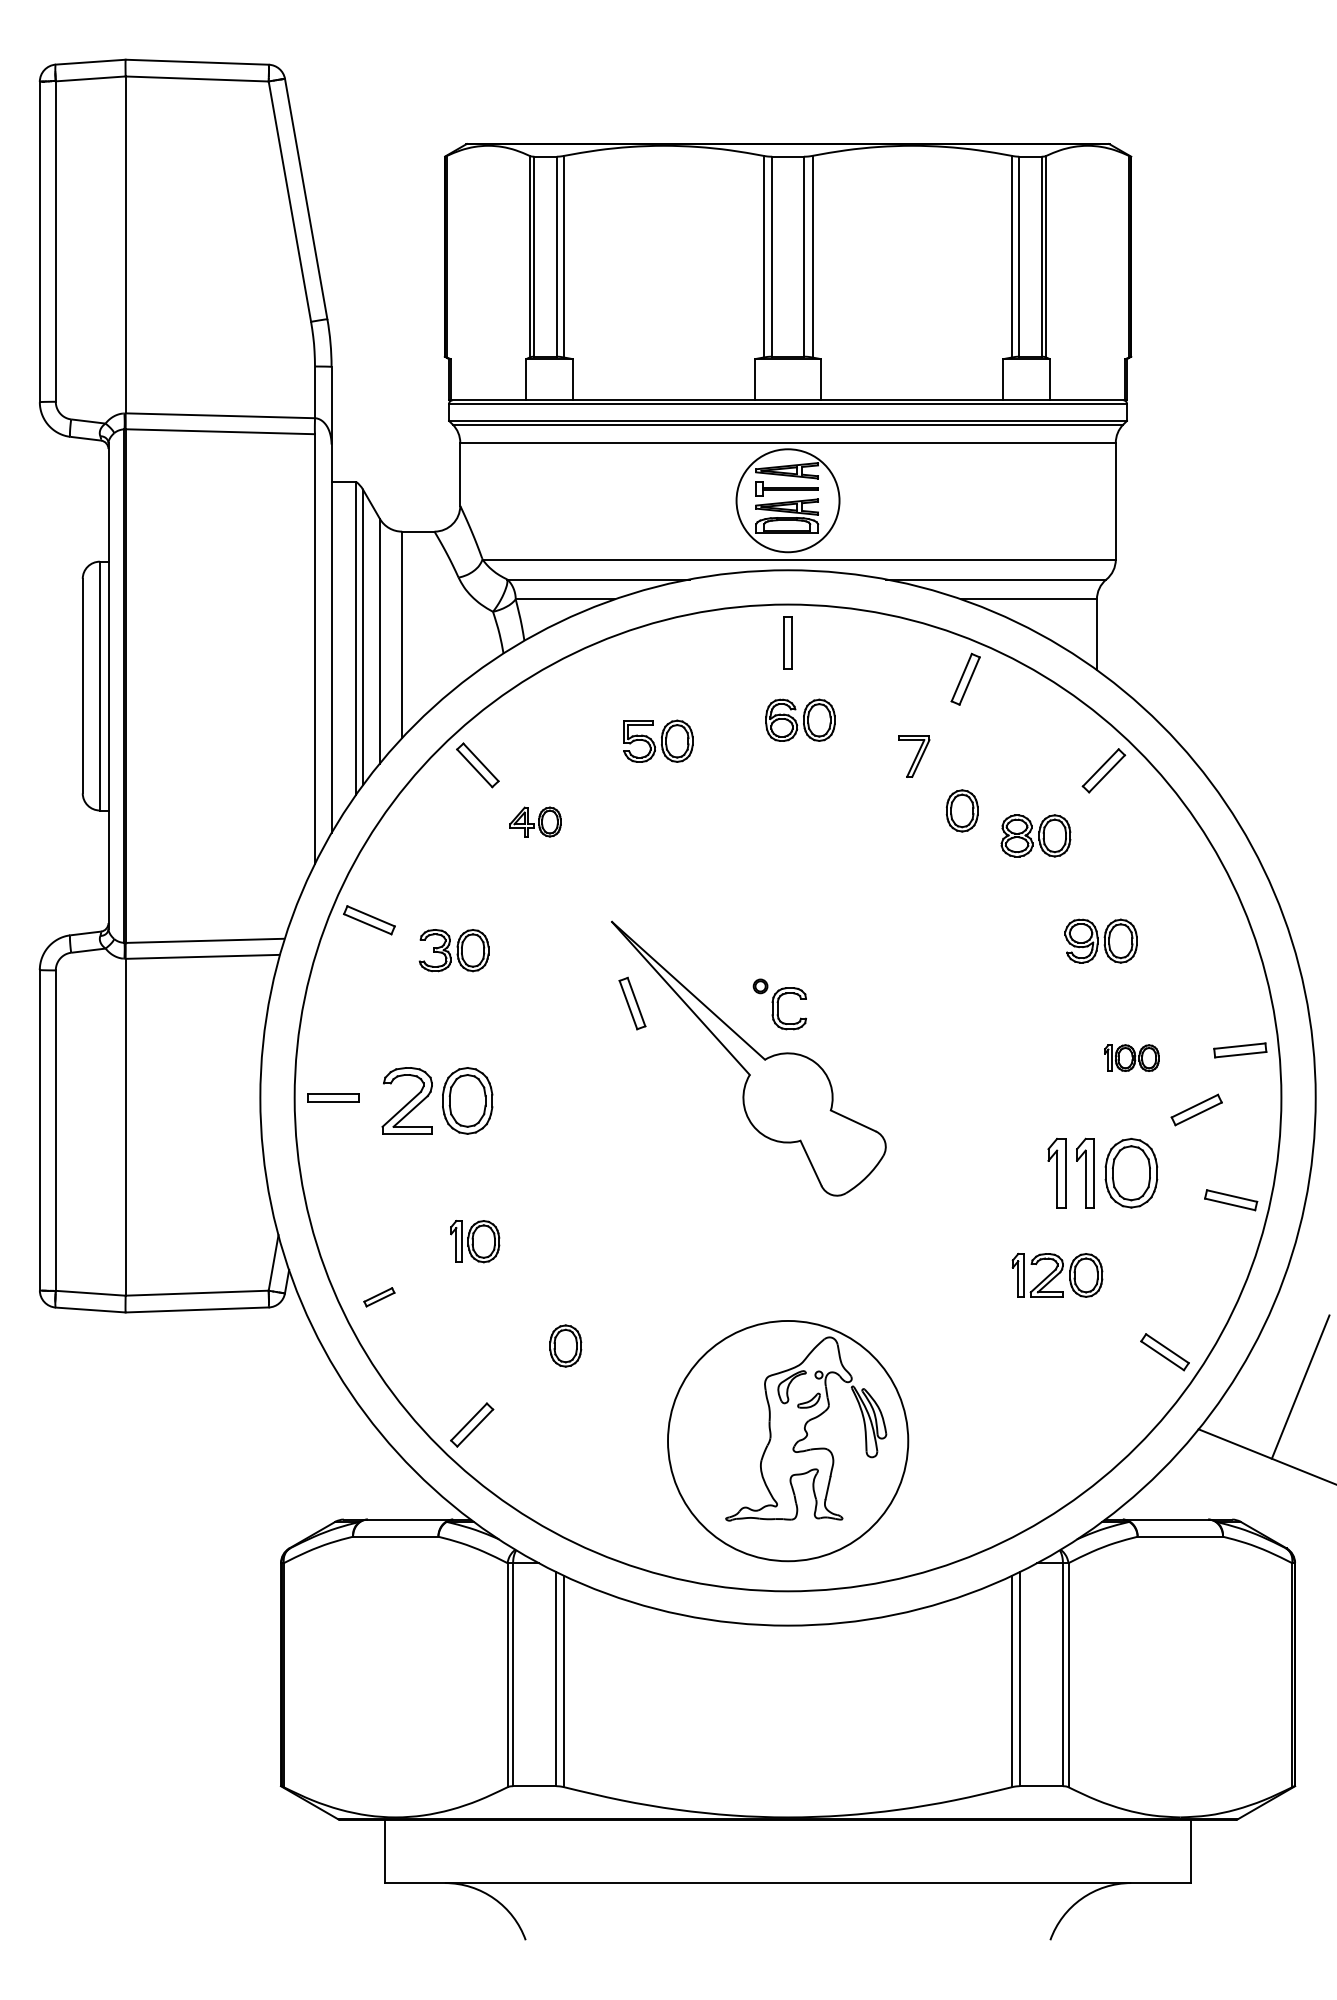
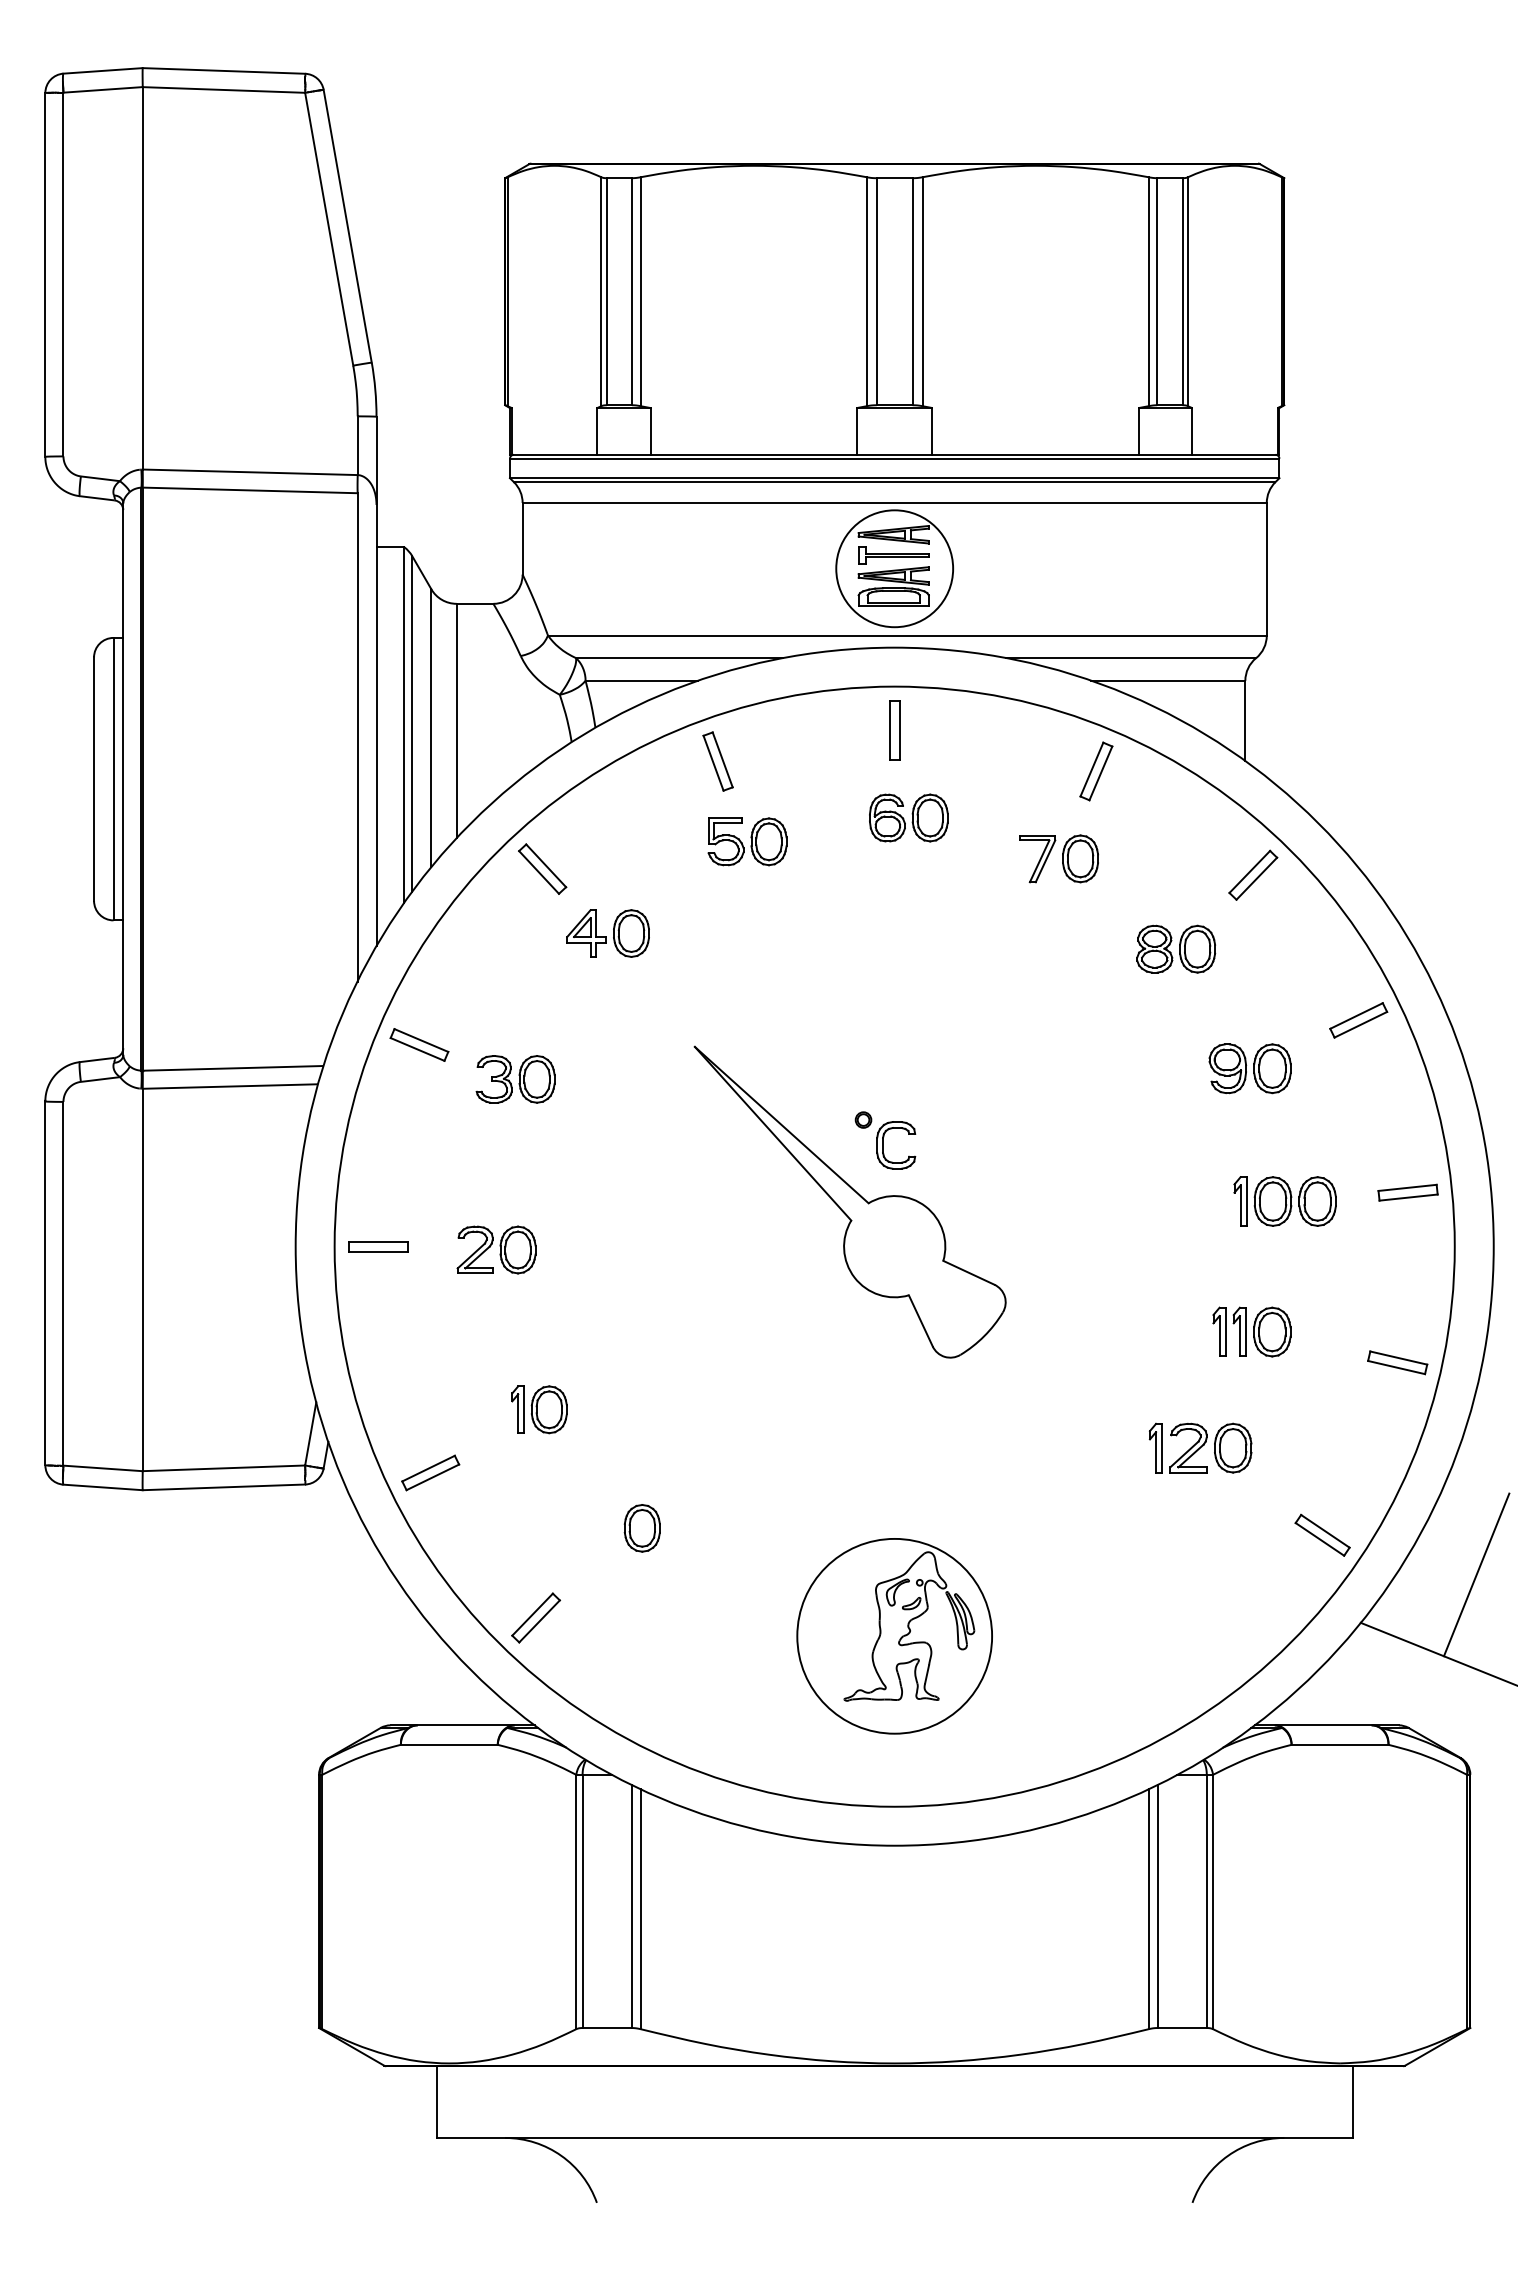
part: (962, 810) -> (1080, 858), moved
part: (535, 822) -> (607, 933), size x1.43
part: (631, 1003) -> (717, 761), moved
part: (1131, 1058) -> (1284, 1201), size x1.67
part: (437, 1100) -> (496, 1249), size x0.62
part: (1196, 1110) -> (1358, 1020), moved
part: (1102, 1172) -> (1251, 1331), size x0.62
part: (379, 1296) -> (430, 1472), size x1.67
part: (787, 1441) -> (894, 1636), size x0.71

